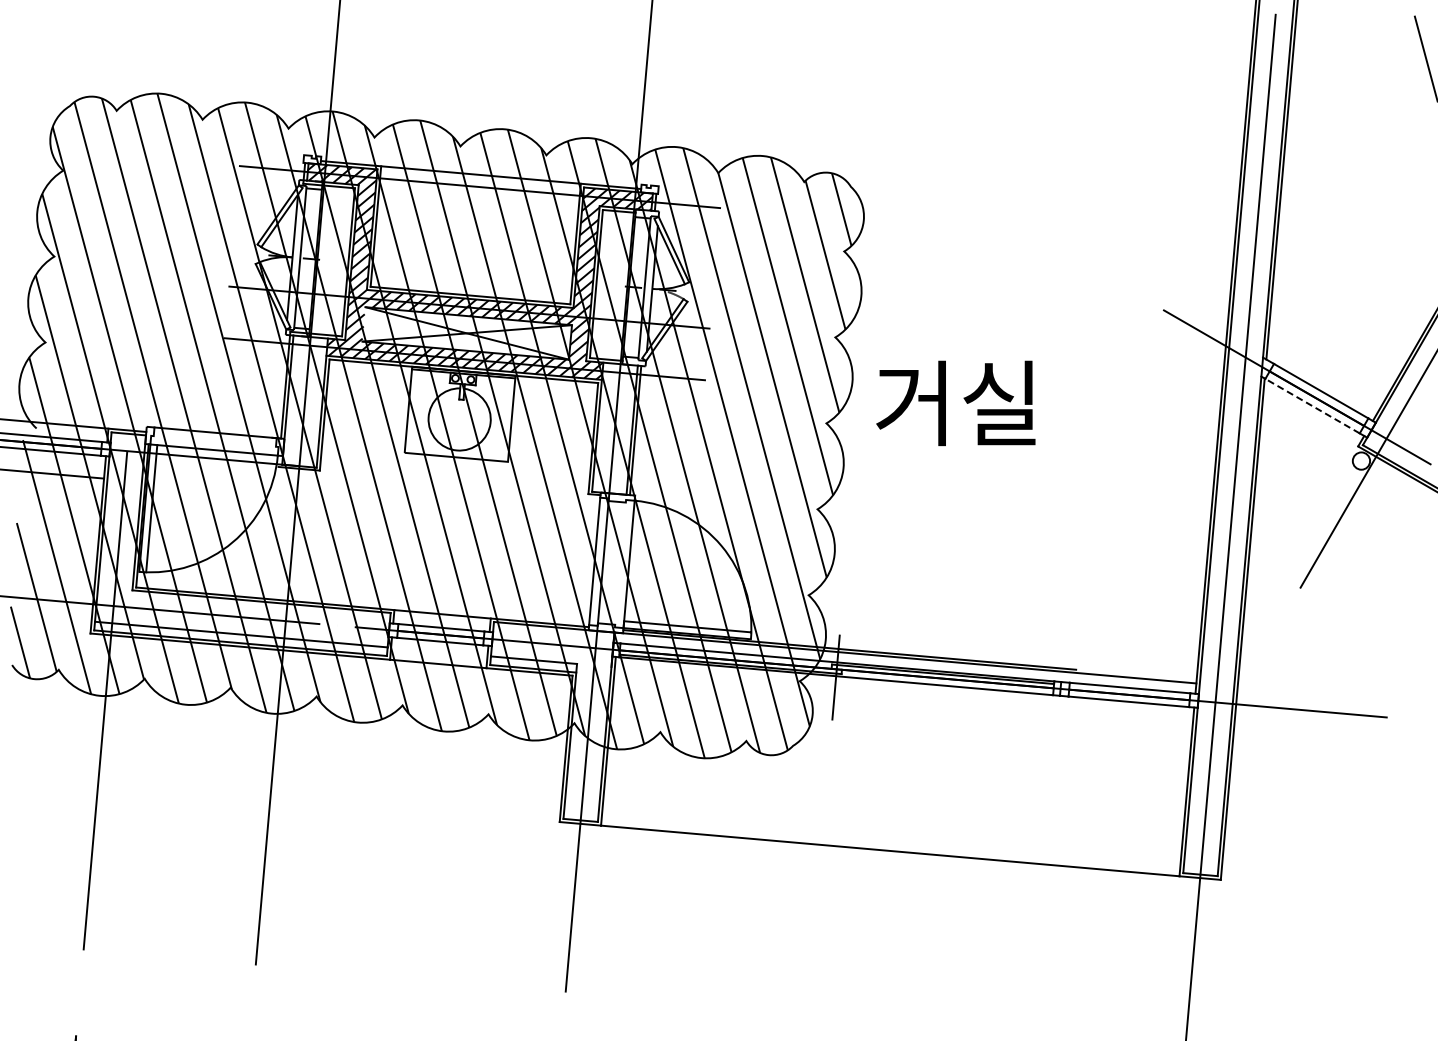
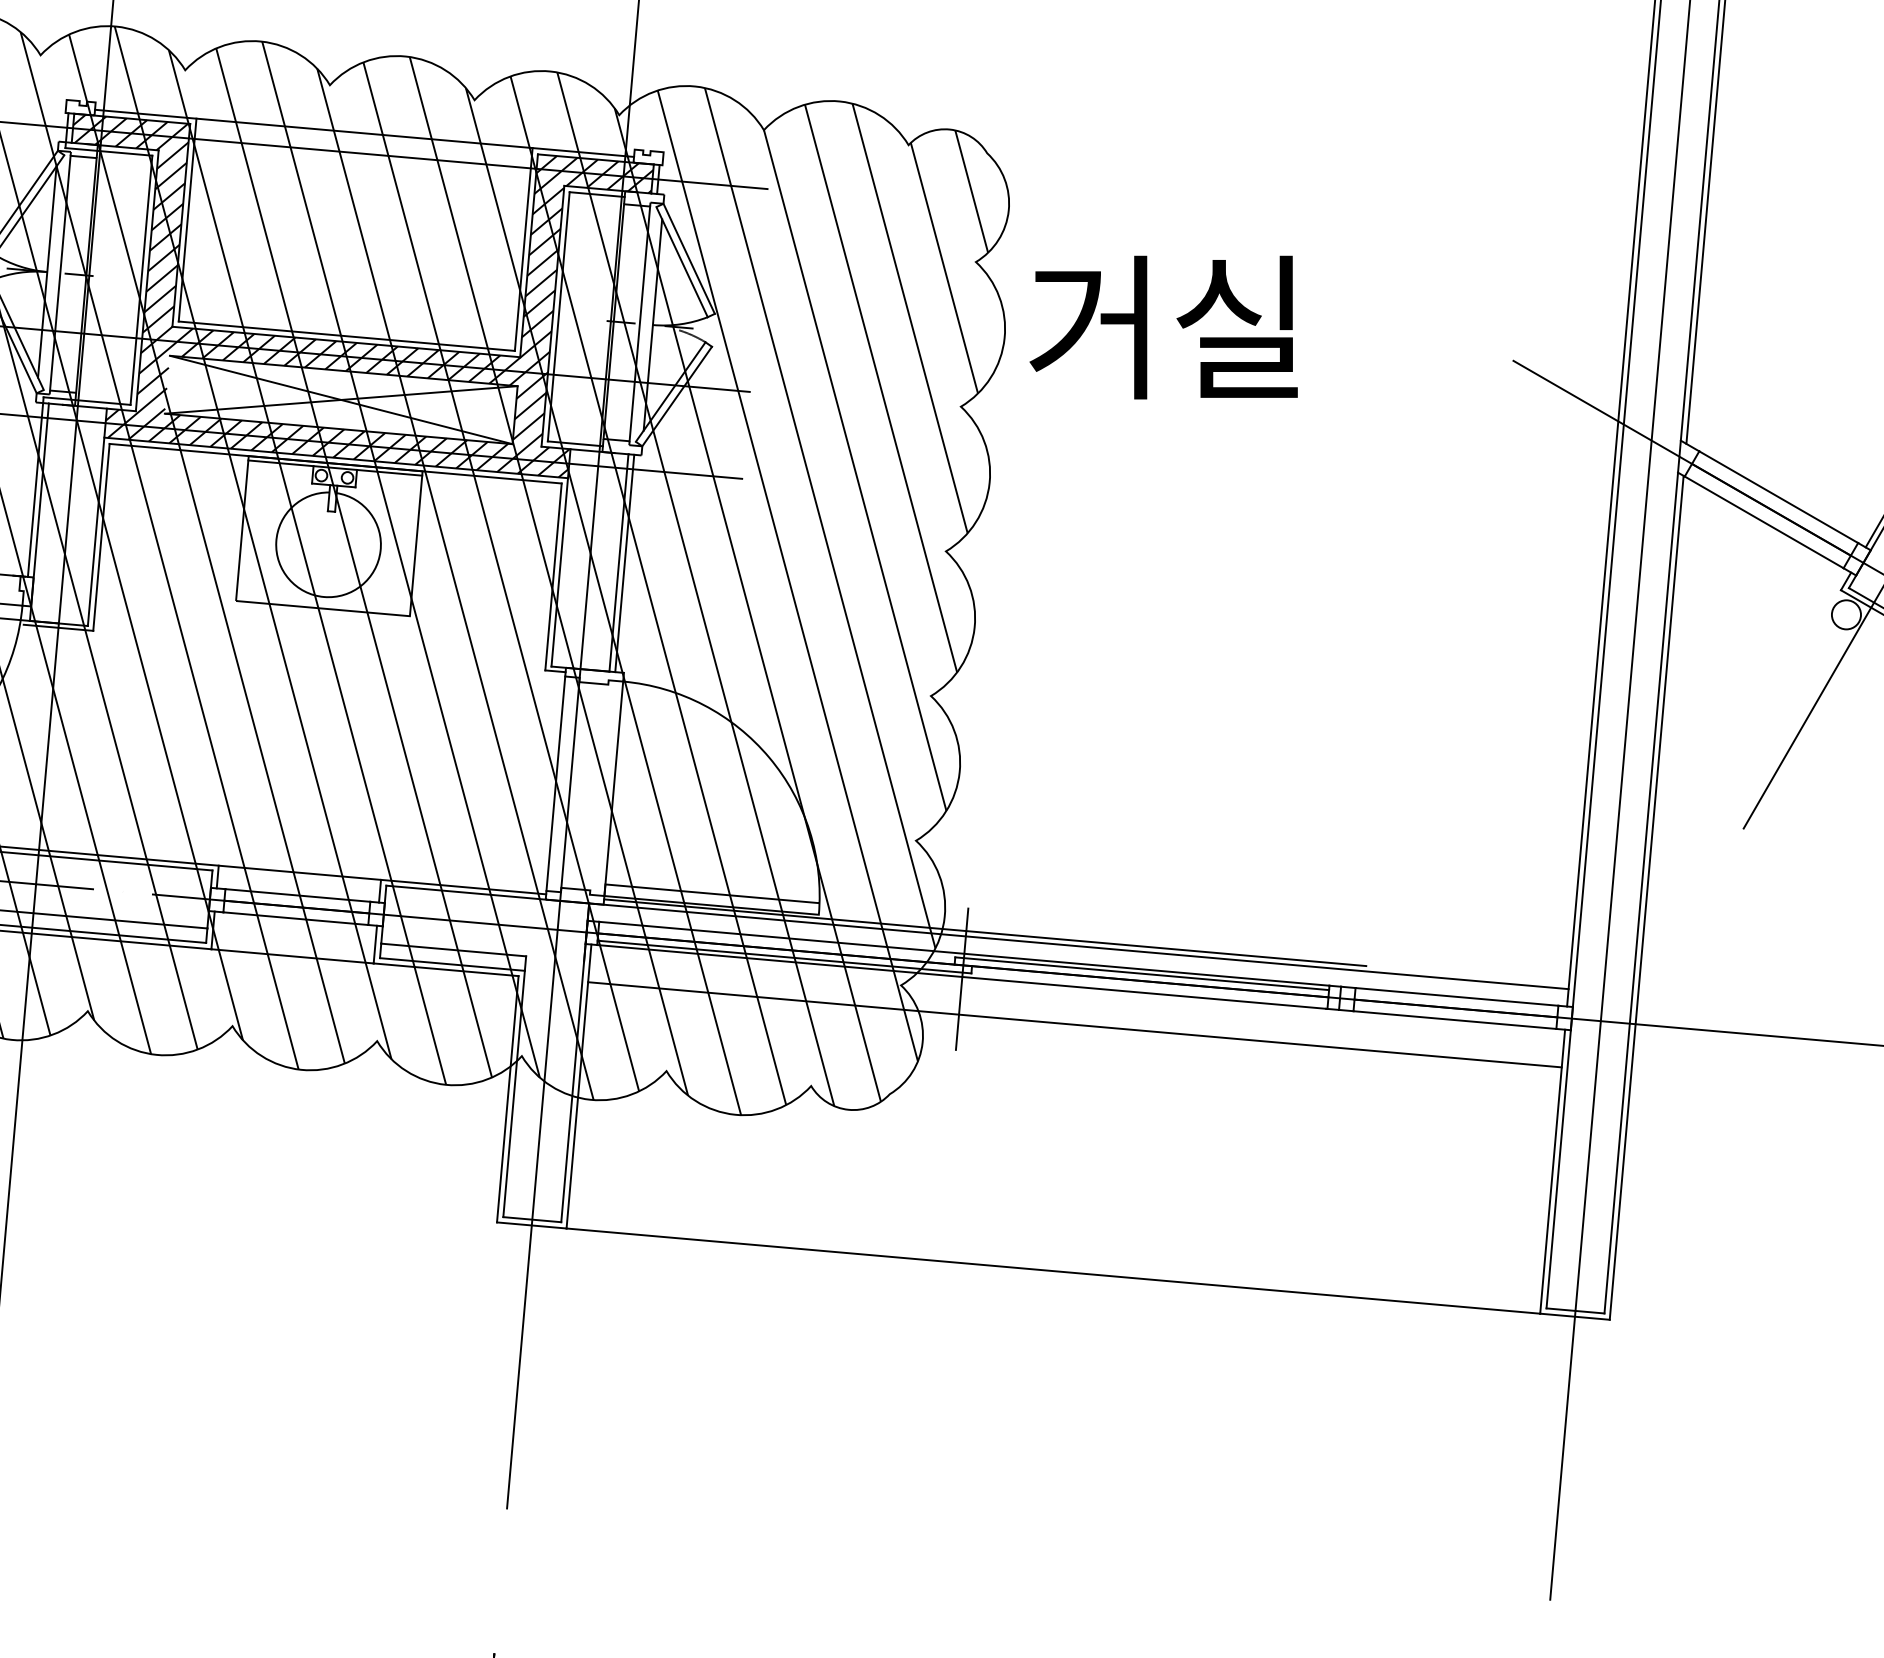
text: (955, 402) -> (1163, 326), moved
line: (1312, 405) -> (1764, 521), dashed -> solid
line: (902, 704) -> (1073, 1024), added

